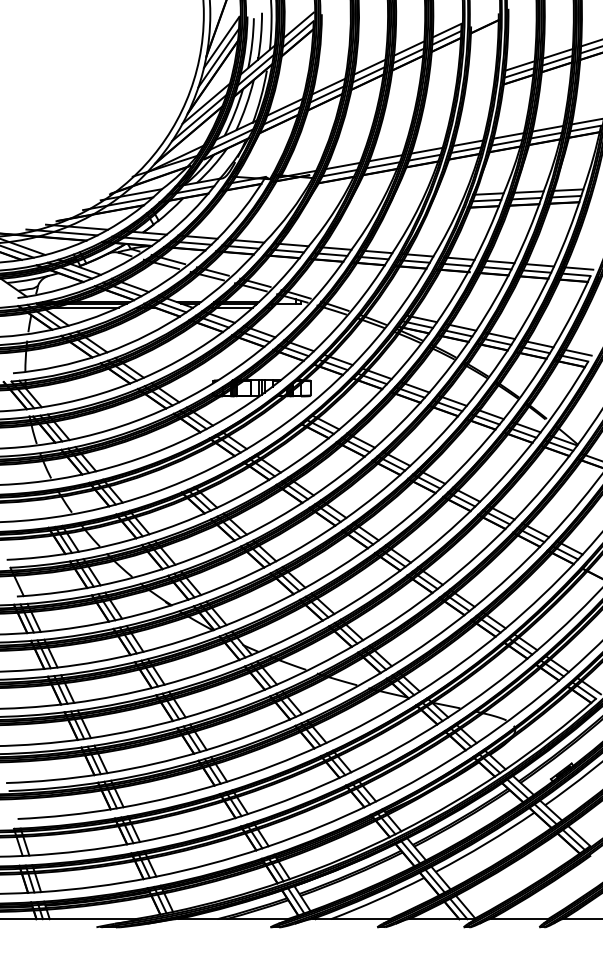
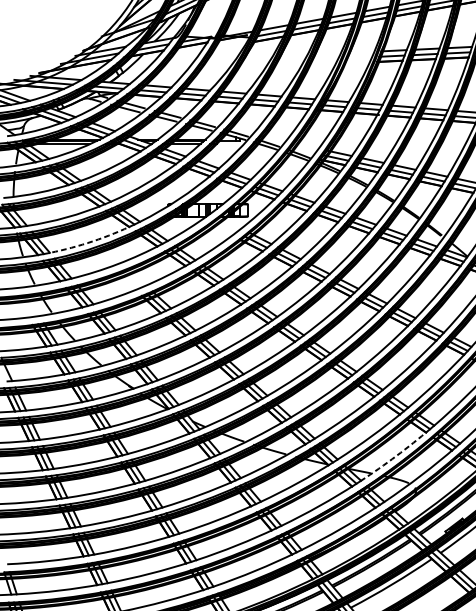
arc: (122, 425) -> (93, 240), solid -> dashed
arc: (491, 687) -> (396, 456), solid -> dashed

